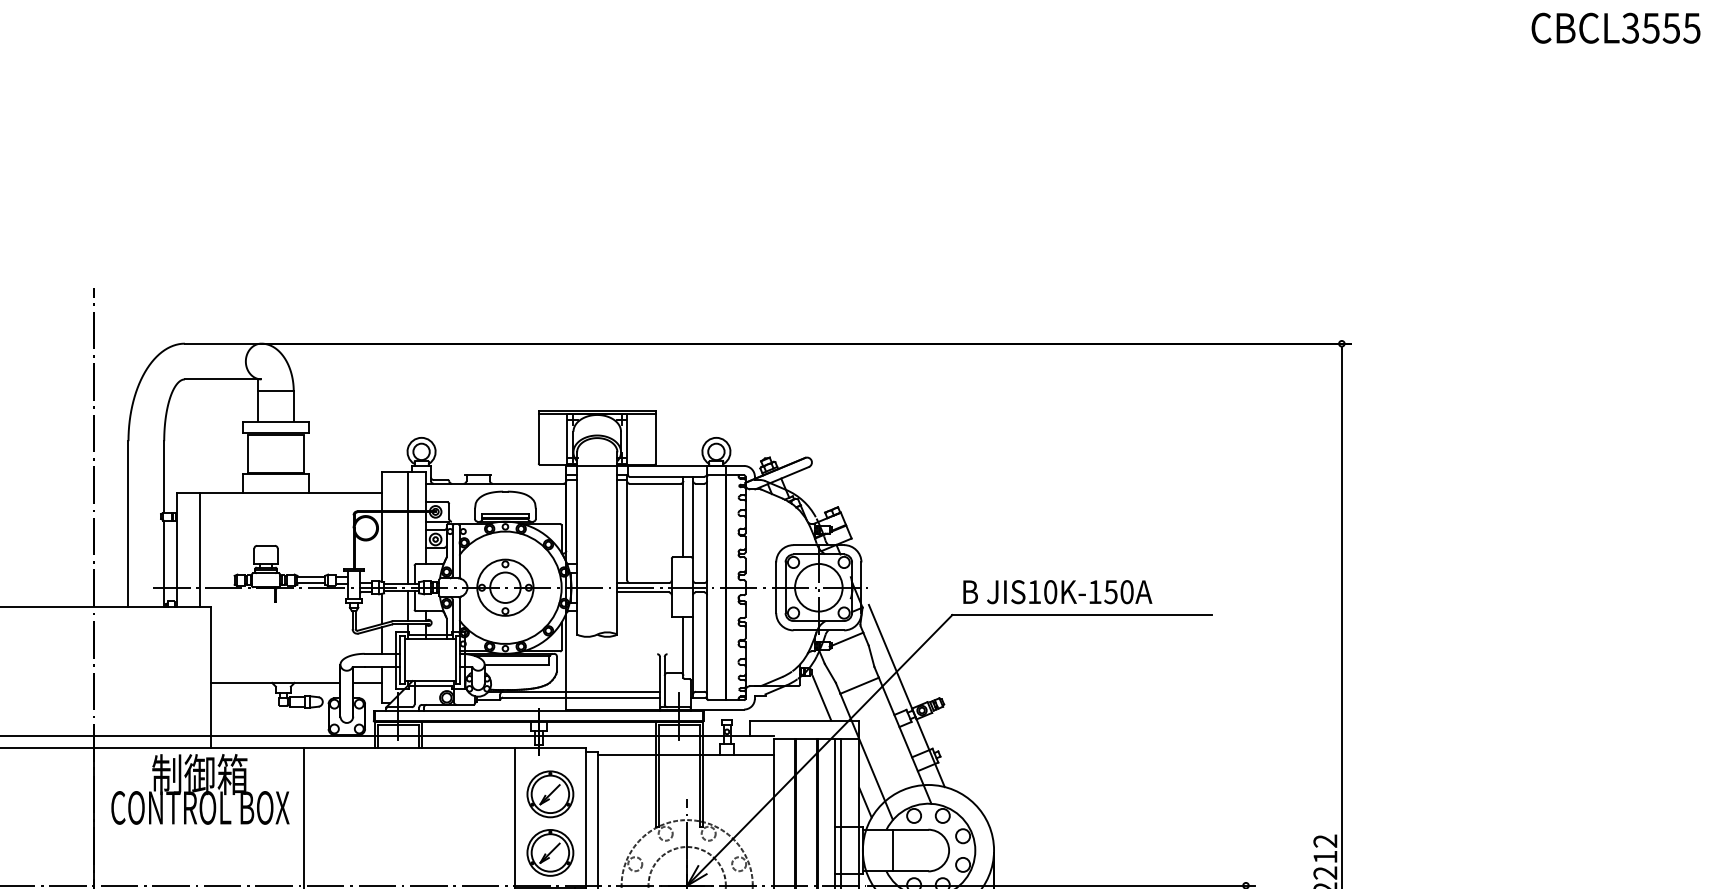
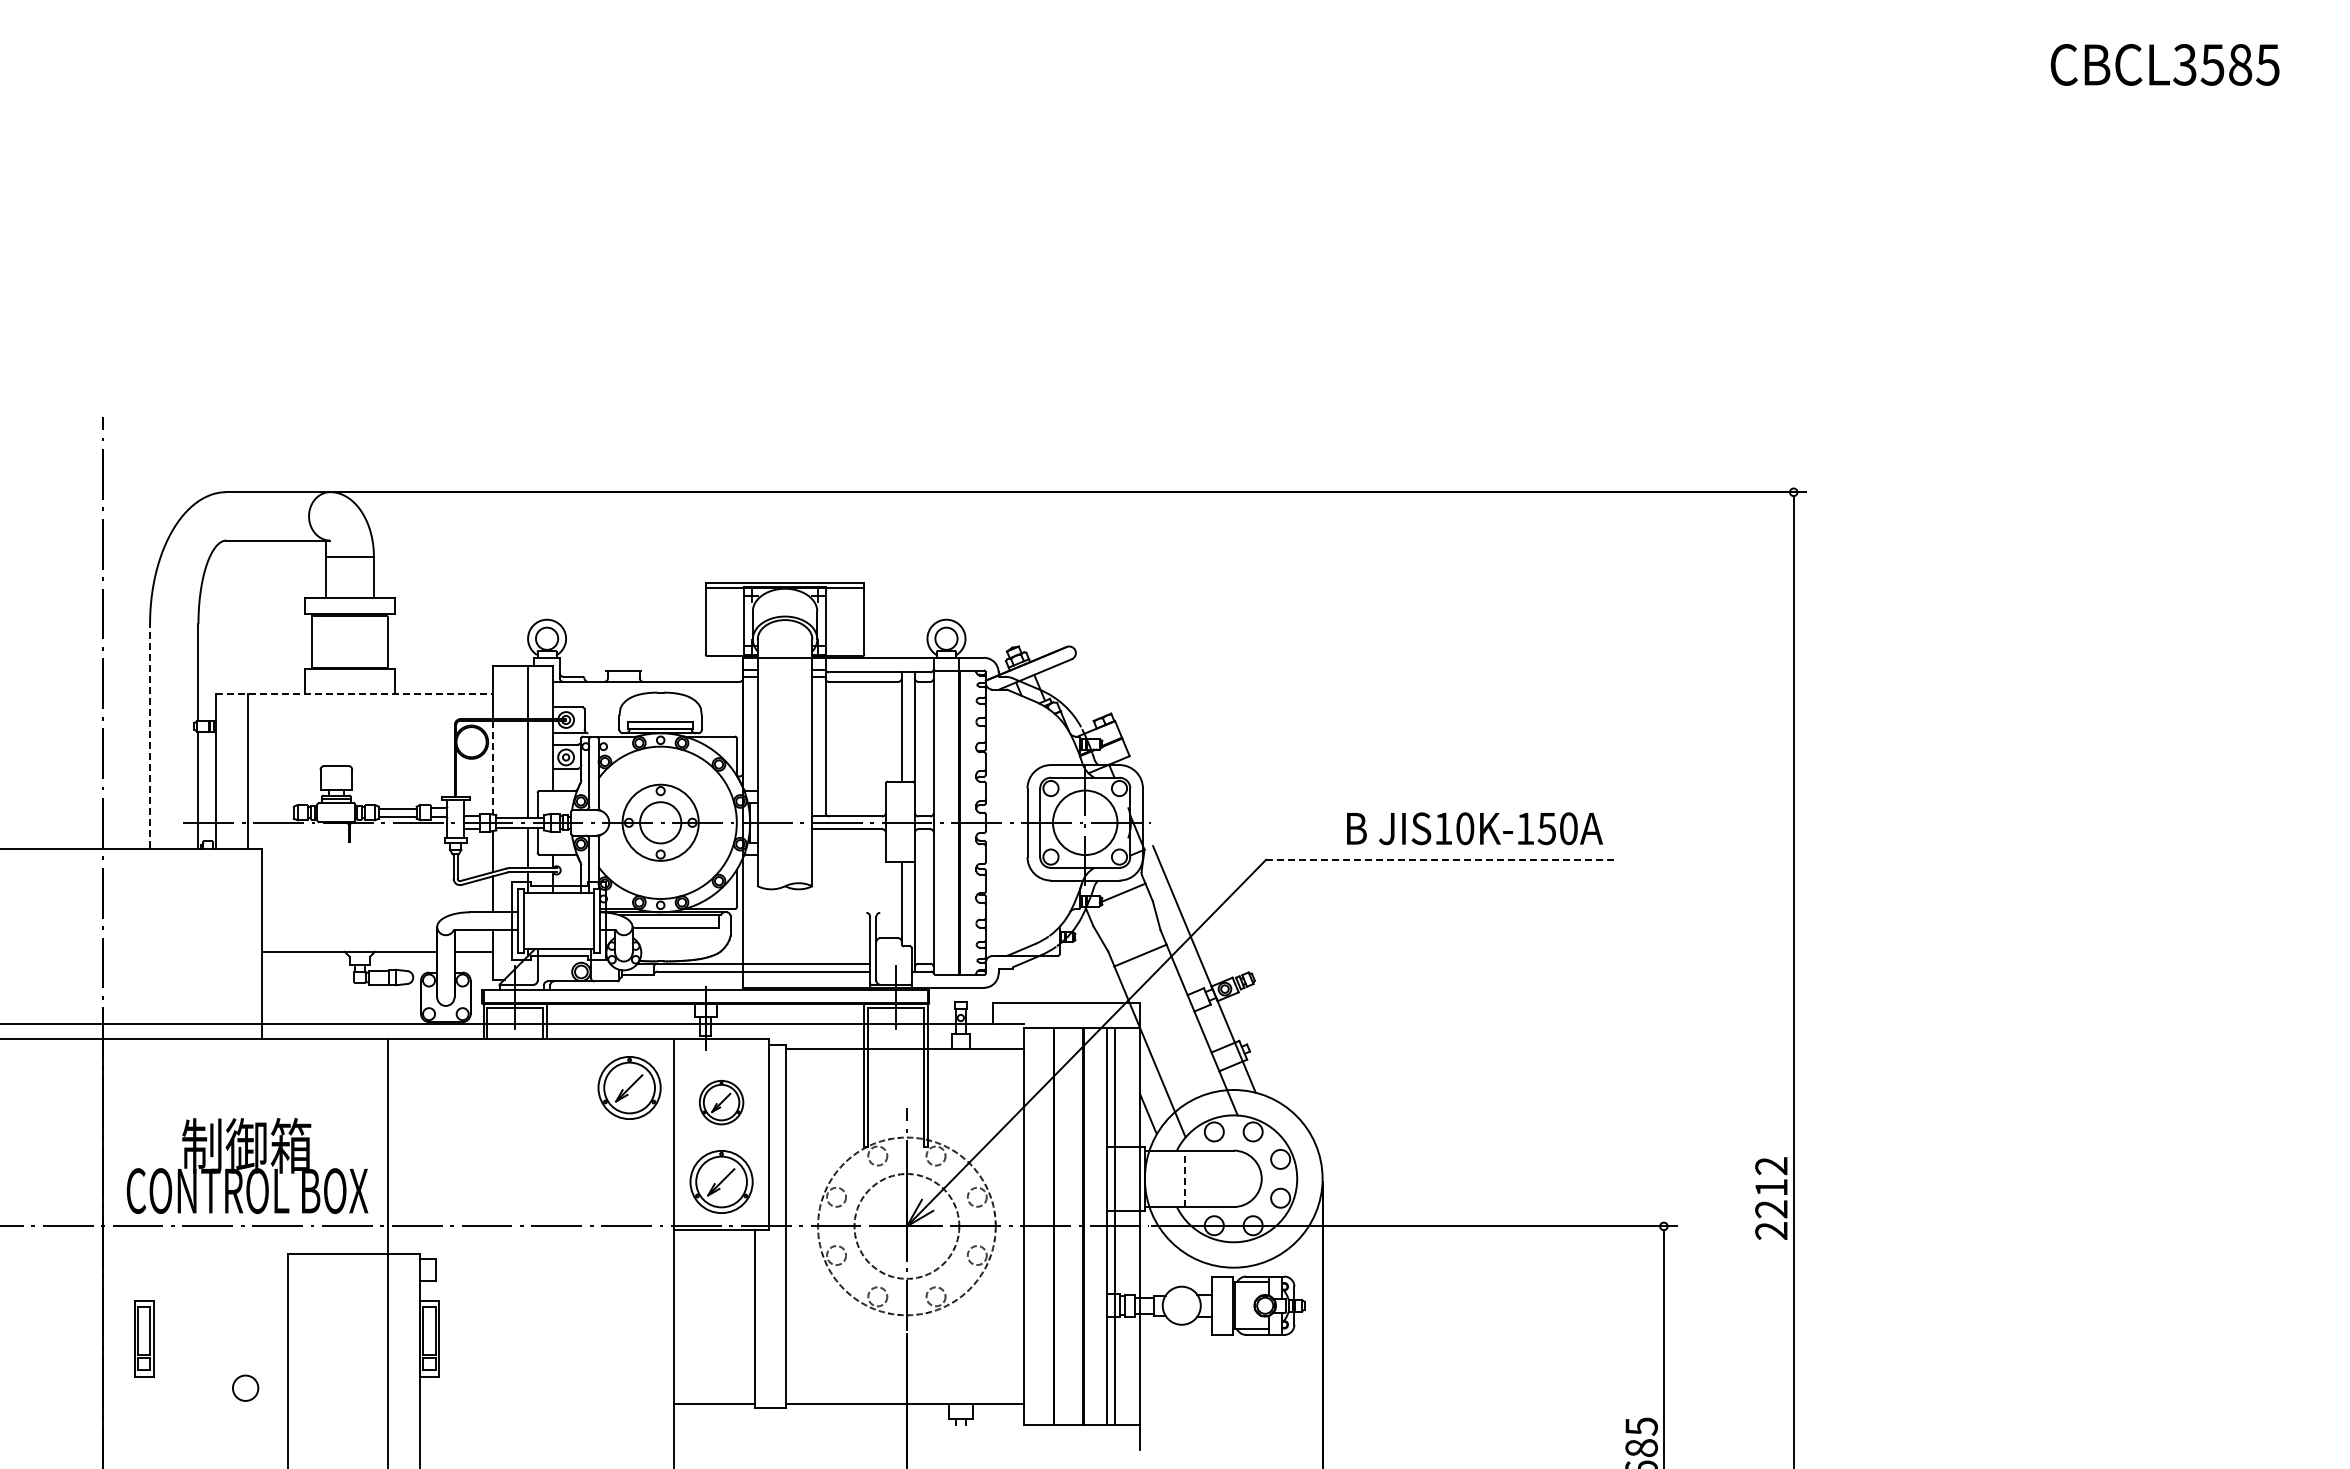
text: (1671, 27) -> (2240, 64), CBCL3555 -> CBCL3585
line: (279, 492) -> (354, 693), solid -> dashed
line: (128, 523) -> (150, 735), solid -> dashed
line: (382, 546) -> (493, 767), solid -> dashed
text: (1057, 591) -> (1474, 828), moved
line: (1082, 614) -> (1442, 859), solid -> dashed
line: (821, 698) -> (1089, 972), removed
part: (482, 783) -> (629, 1087), added
text: (200, 789) -> (247, 1165), moved
part: (550, 794) -> (721, 1102), size x0.7
line: (892, 850) -> (1185, 1178), solid -> dashed

